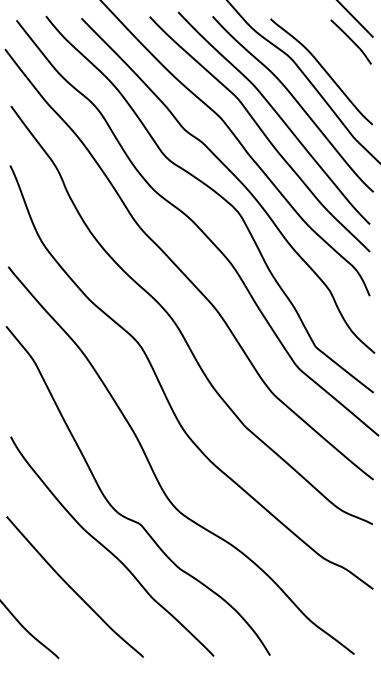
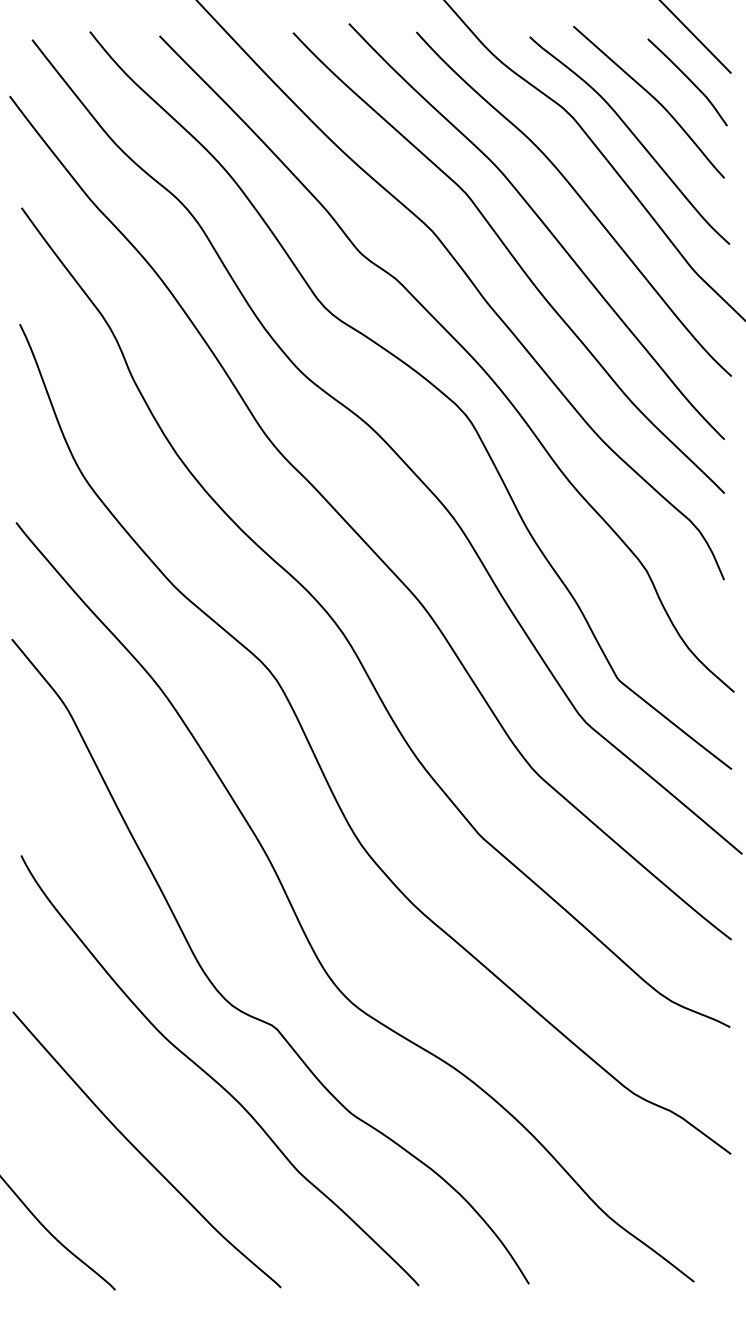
curve: (333, 50) -> (653, 98), added

